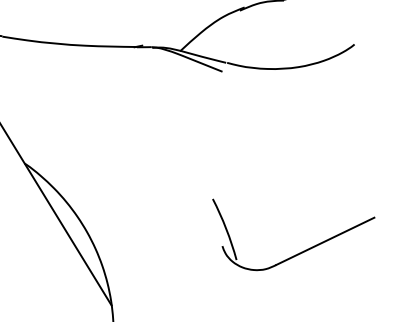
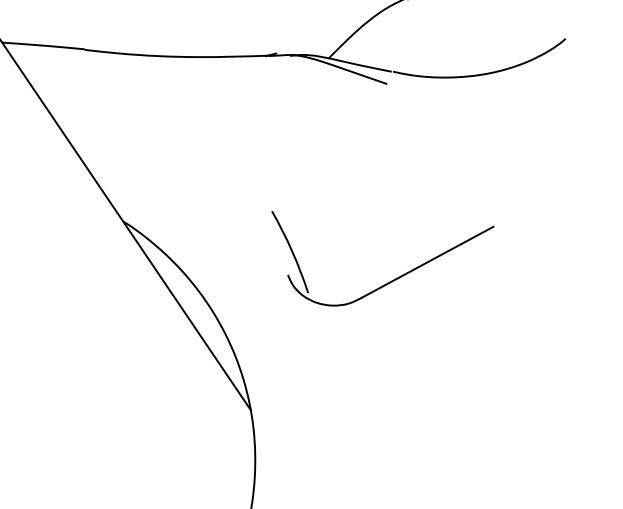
part: (299, 252) -> (393, 279), moved

